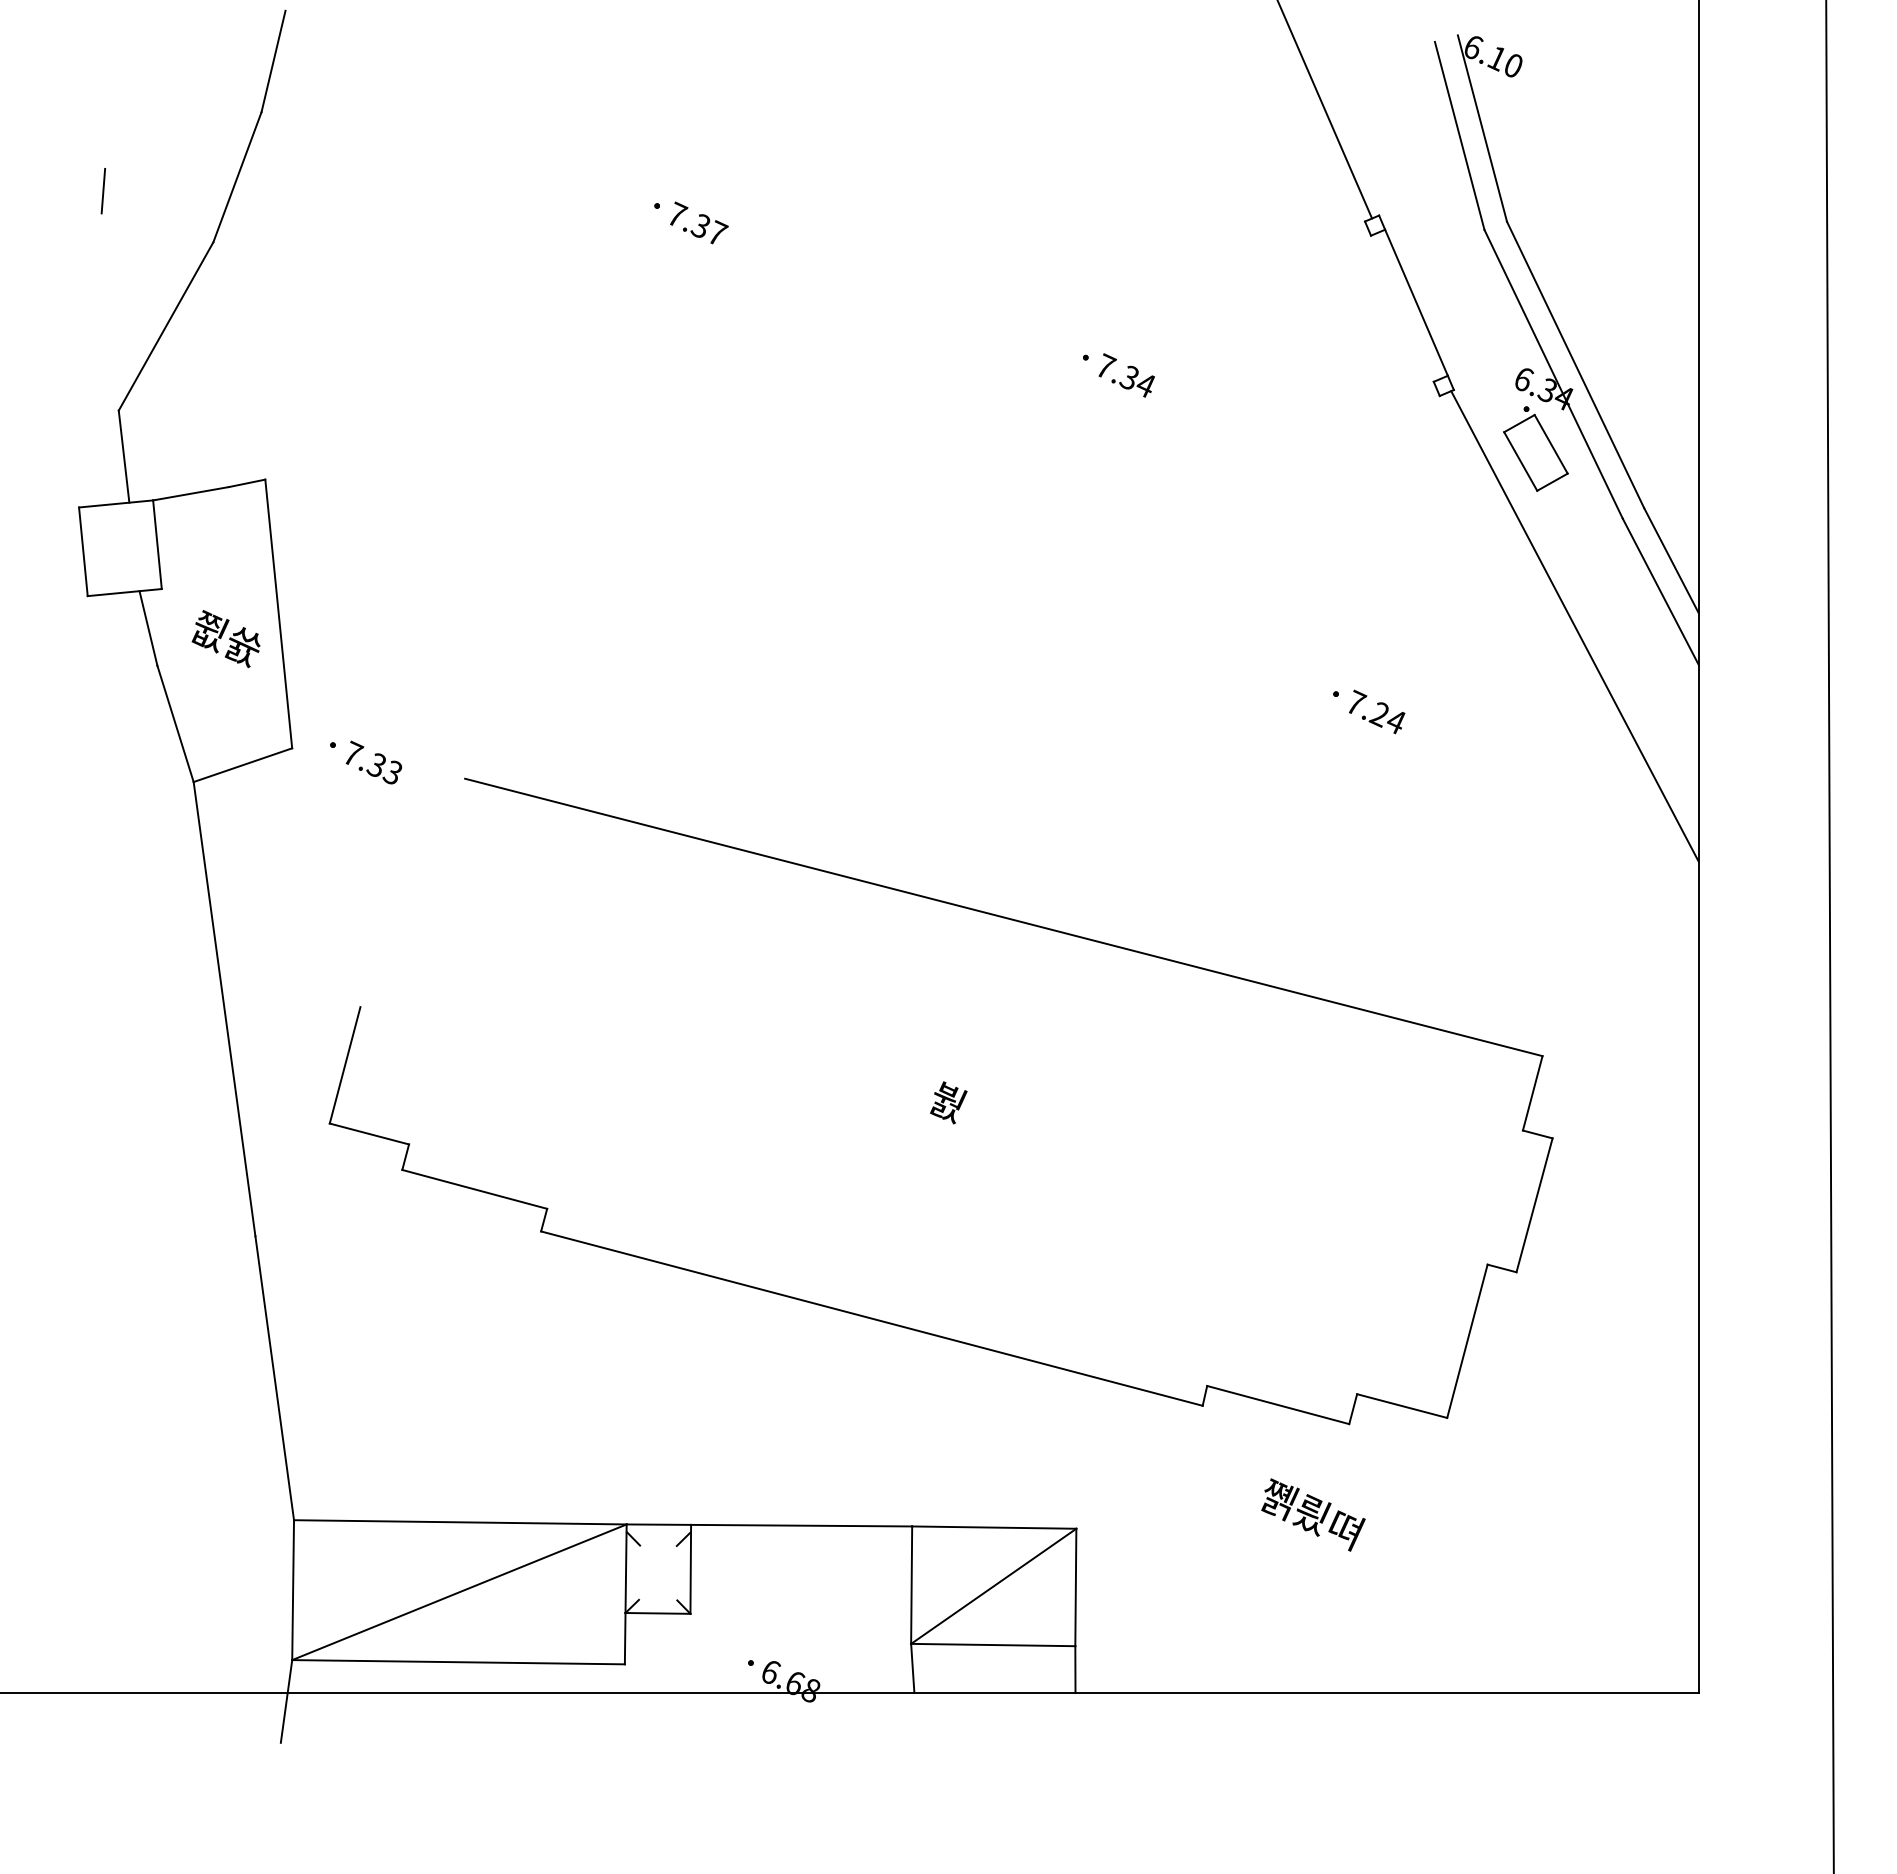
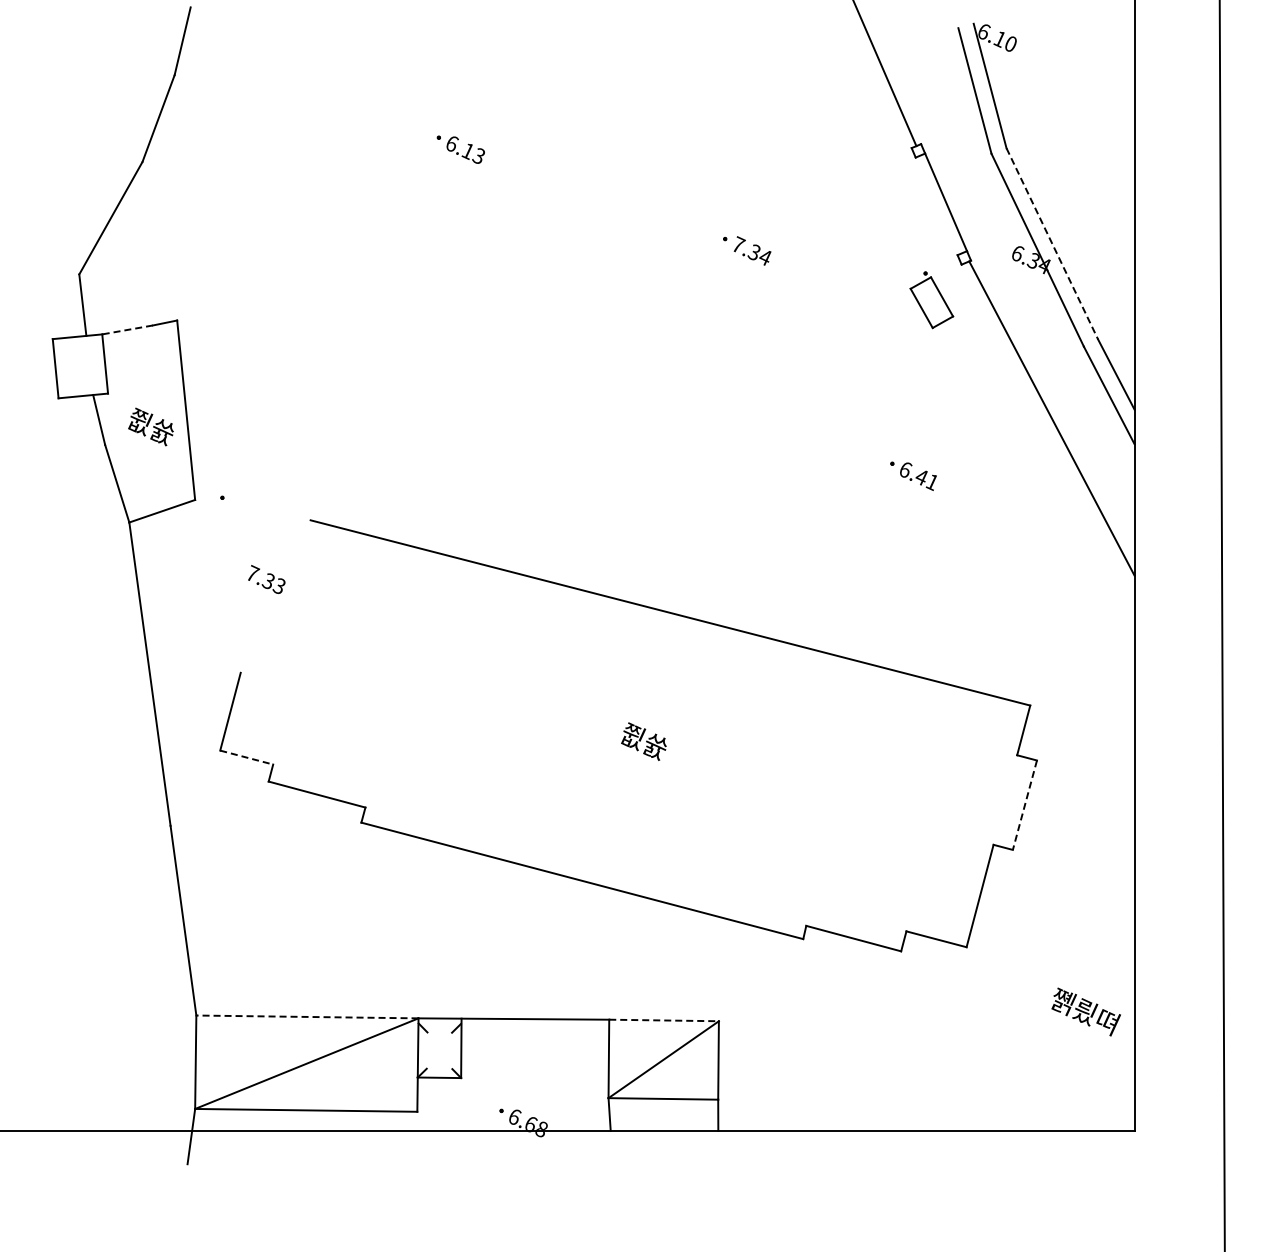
line: (102, 190) -> (68, 127), removed
text: (698, 222) -> (466, 148), 7.37 -> 6.13
line: (1575, 365) -> (1052, 244), solid -> dashed
part: (1535, 449) -> (931, 300), moved
line: (190, 493) -> (127, 329), solid -> dashed
text: (1376, 711) -> (919, 475), 7.24 -> 6.41
text: (373, 762) -> (266, 579), moved
text: (963, 1109) -> (643, 741), 붨 -> 쮮쓠
line: (370, 1133) -> (247, 757), solid -> dashed
line: (1533, 1205) -> (1024, 805), solid -> dashed
text: (1312, 1514) -> (1085, 1011), moved
line: (458, 1521) -> (306, 1016), solid -> dashed
line: (994, 1527) -> (664, 1020), solid -> dashed

